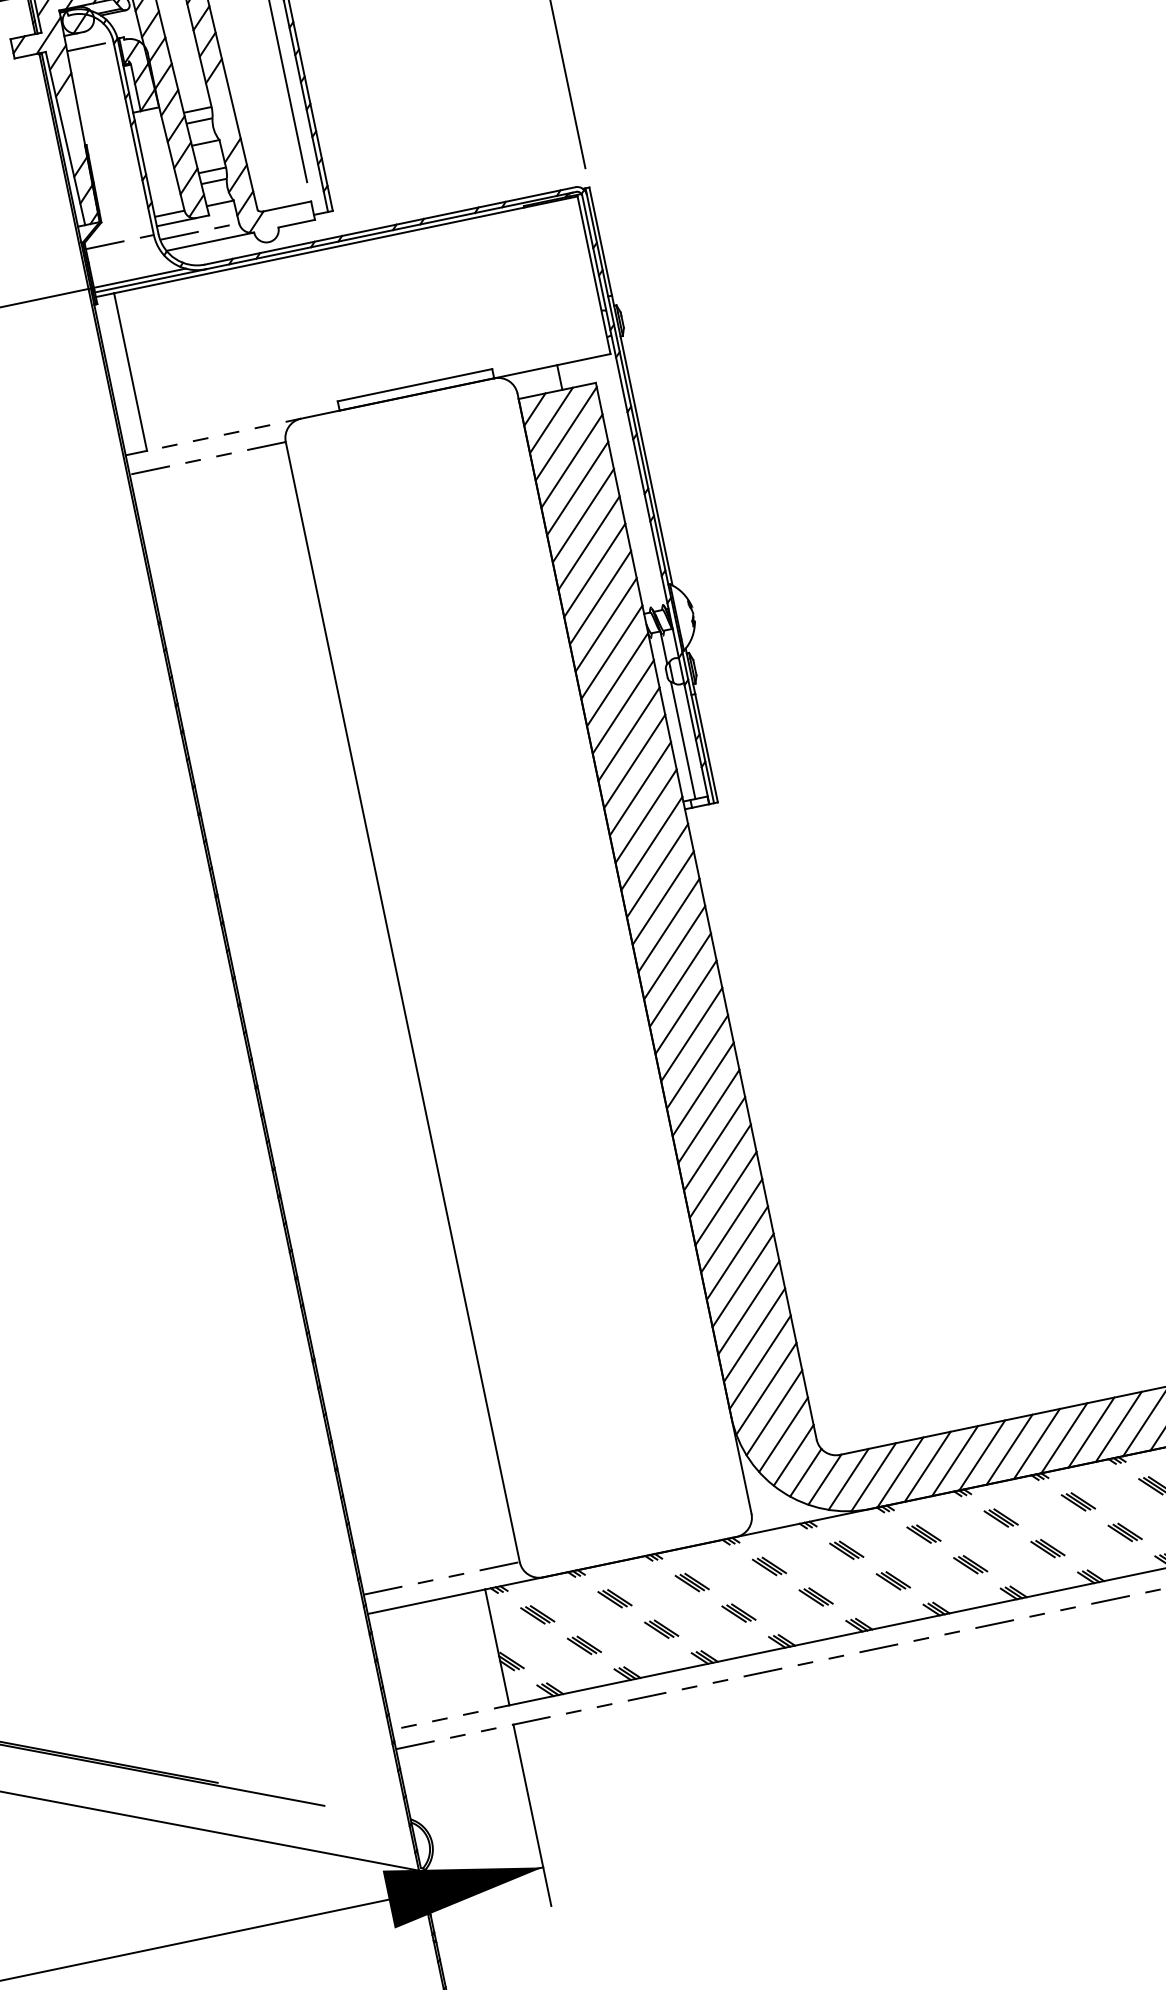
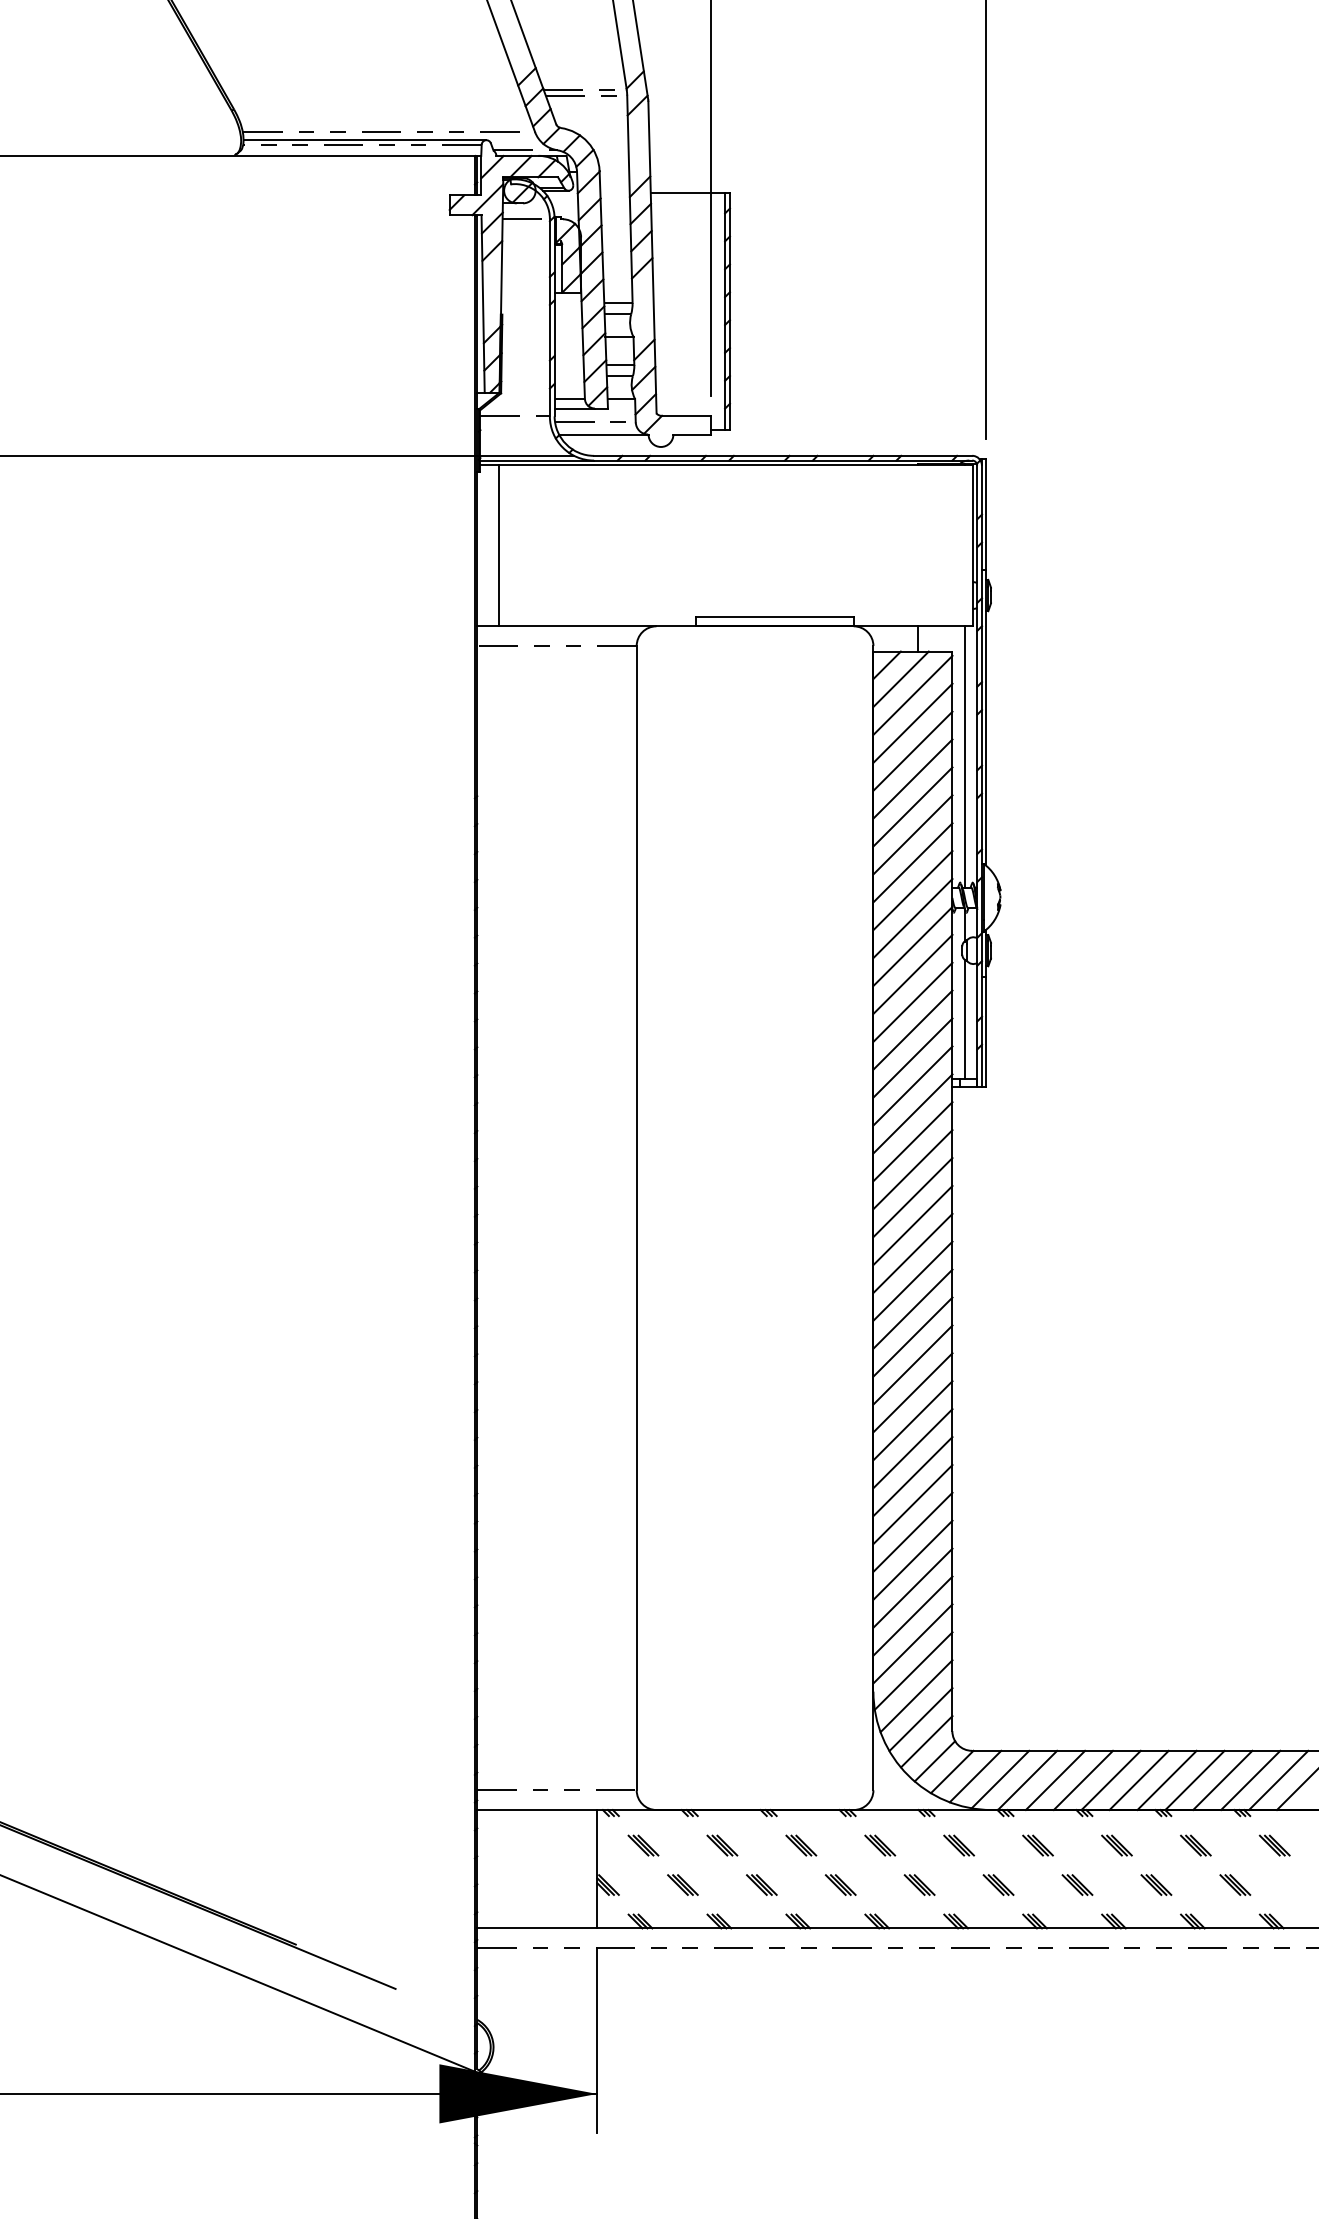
line: (223, 434) -> (577, 626), dashed -> solid
line: (629, 483) -> (964, 756), added
line: (450, 1717) -> (537, 1928), dashed -> solid

